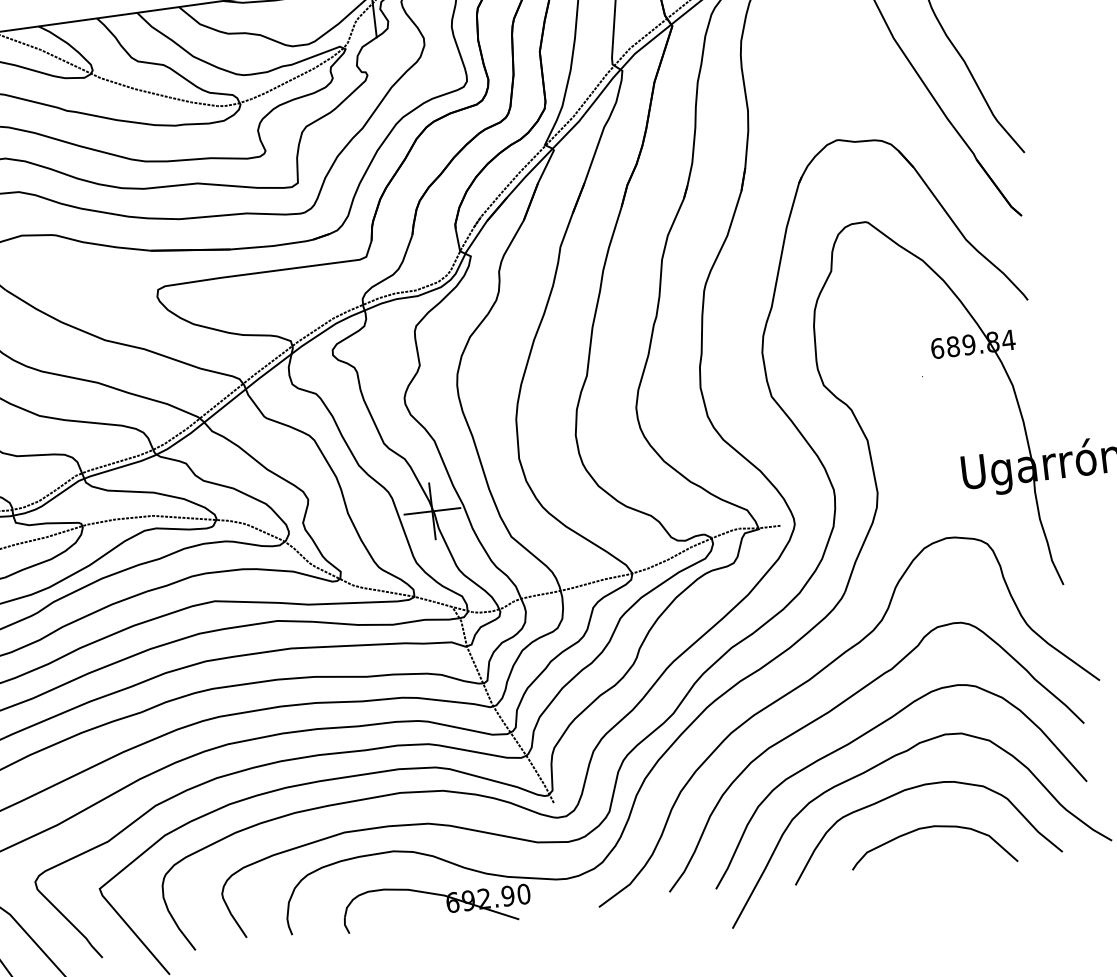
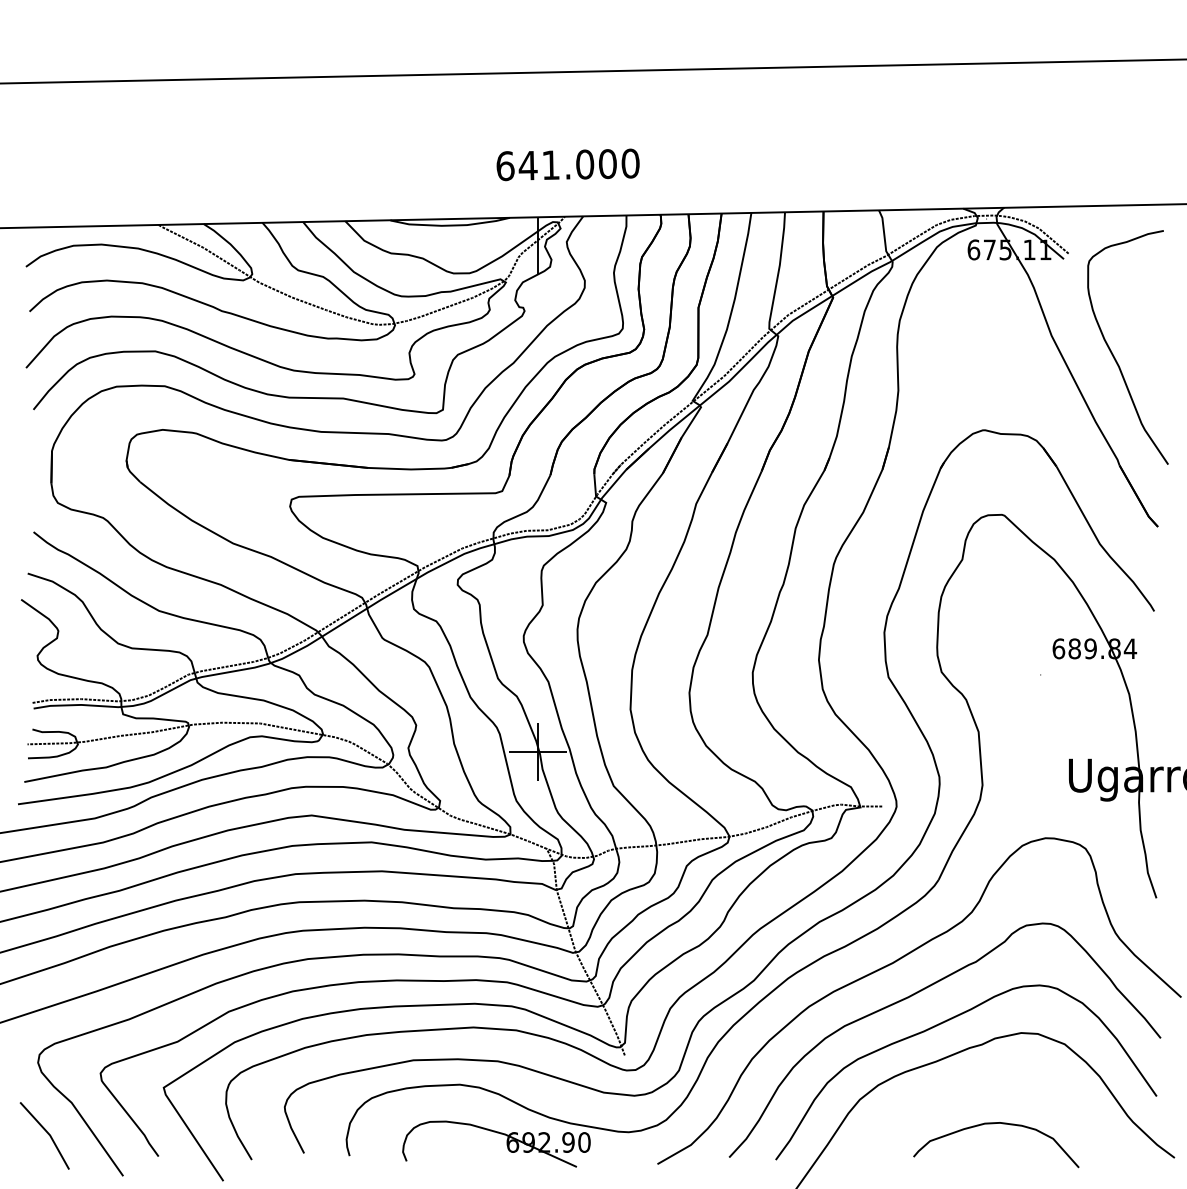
curve: (913, 789) -> (983, 1083), removed

